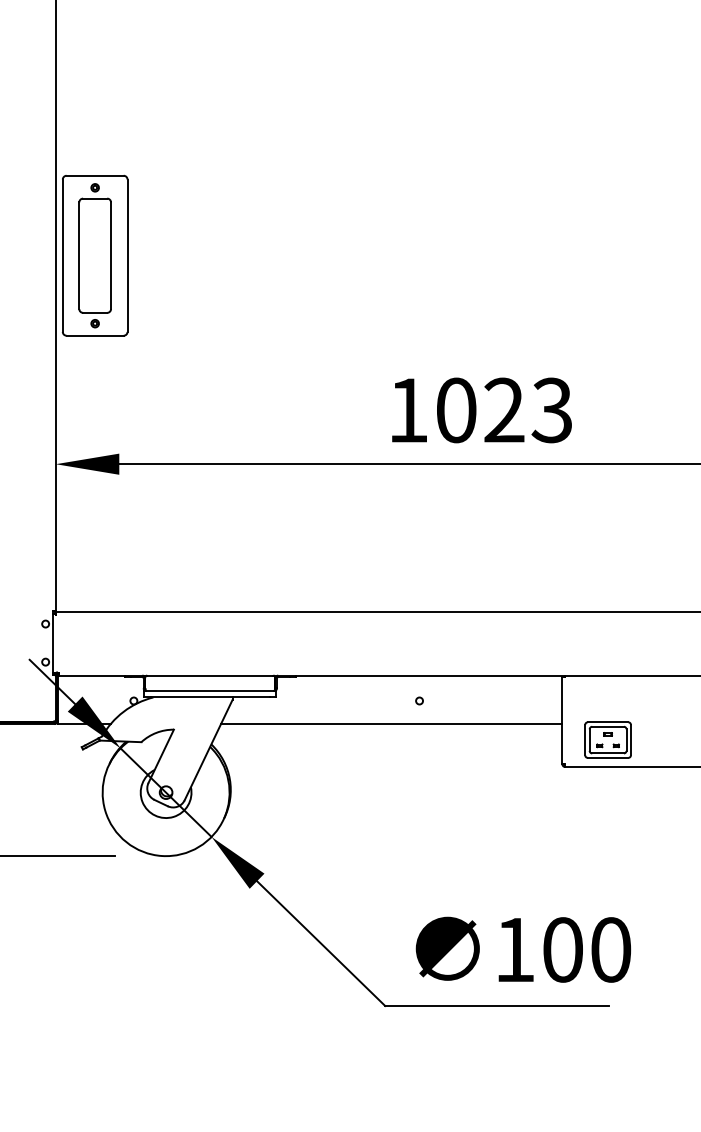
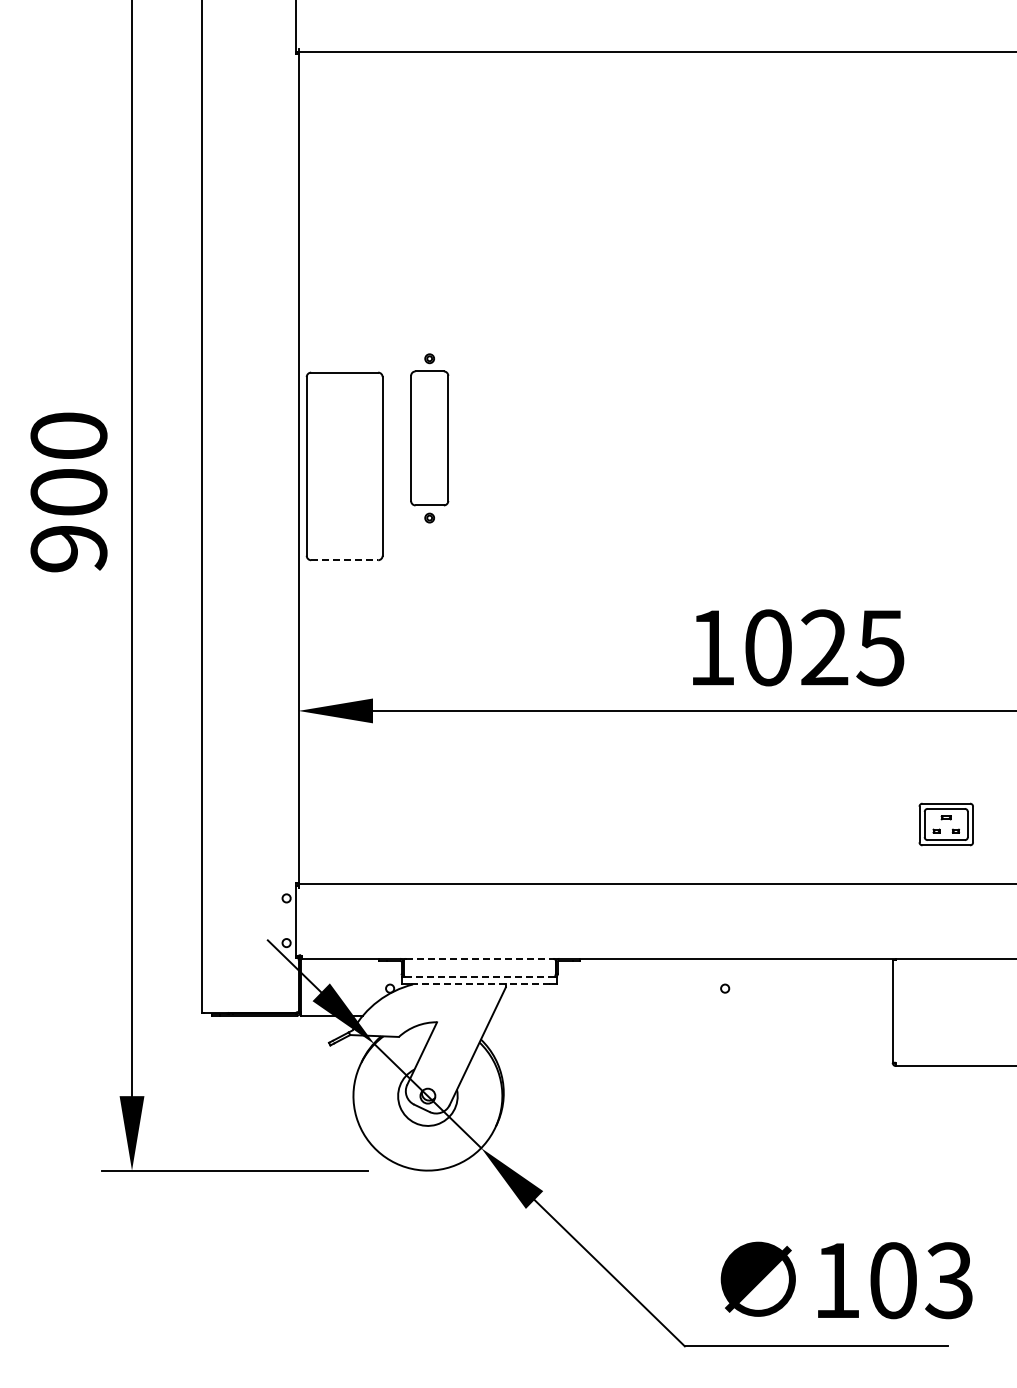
part: (95, 255) -> (429, 438), moved
line: (95, 335) -> (344, 560), solid -> dashed
text: (551, 410) -> (880, 647), 1023 -> 1025
line: (210, 675) -> (479, 958), solid -> dashed
line: (210, 691) -> (479, 977), solid -> dashed
line: (210, 697) -> (479, 984), solid -> dashed
line: (391, 723) -> (692, 1015), removed
part: (607, 740) -> (945, 824), moved
text: (610, 949) -> (949, 1280), 100 -> 103

